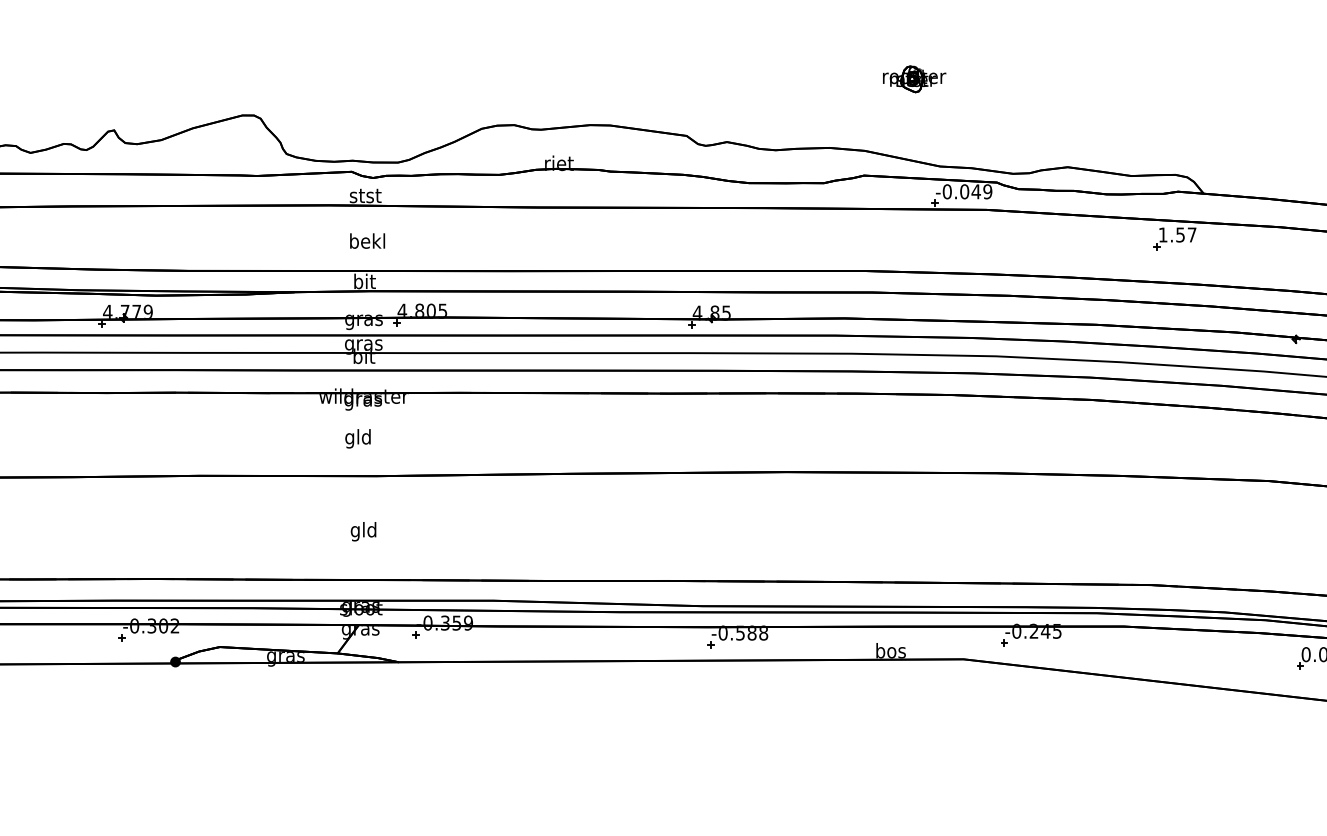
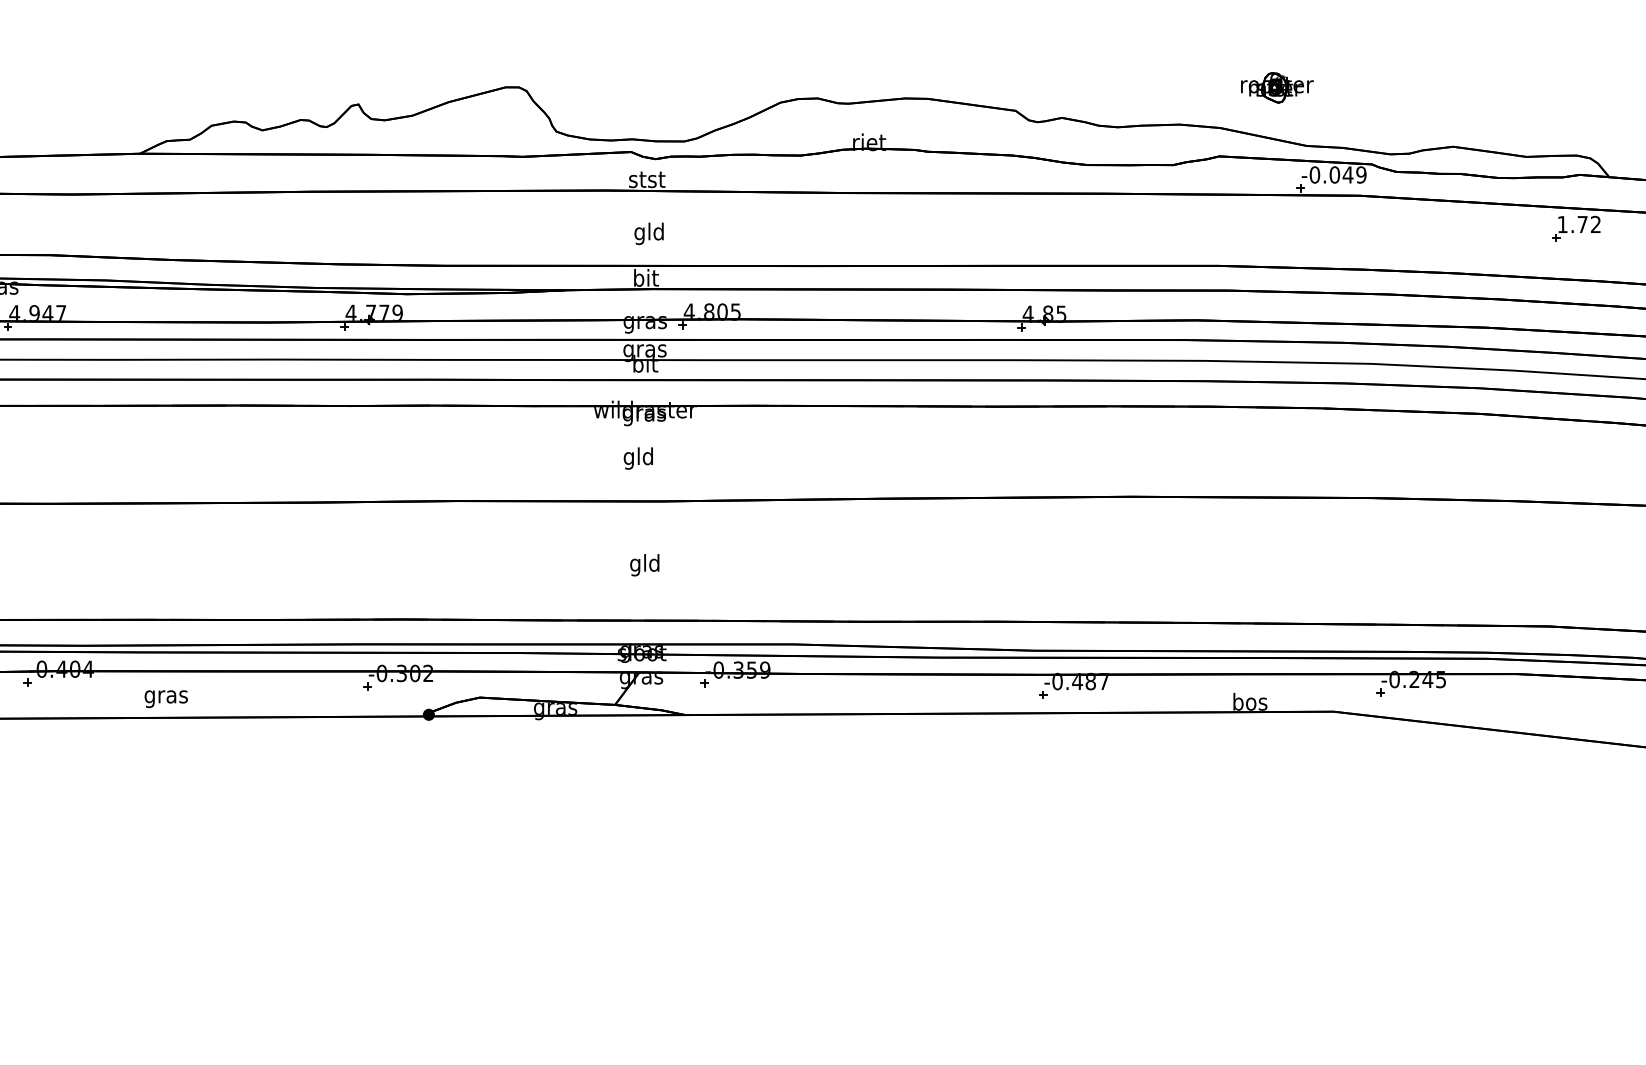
part: (914, 79) -> (1277, 87), moved
text: (1185, 234) -> (1588, 224), 1.57 -> 1.72
text: (367, 242) -> (649, 233), bekl -> gld
text: (751, 633) -> (1090, 681), -0.588 -> -0.487

